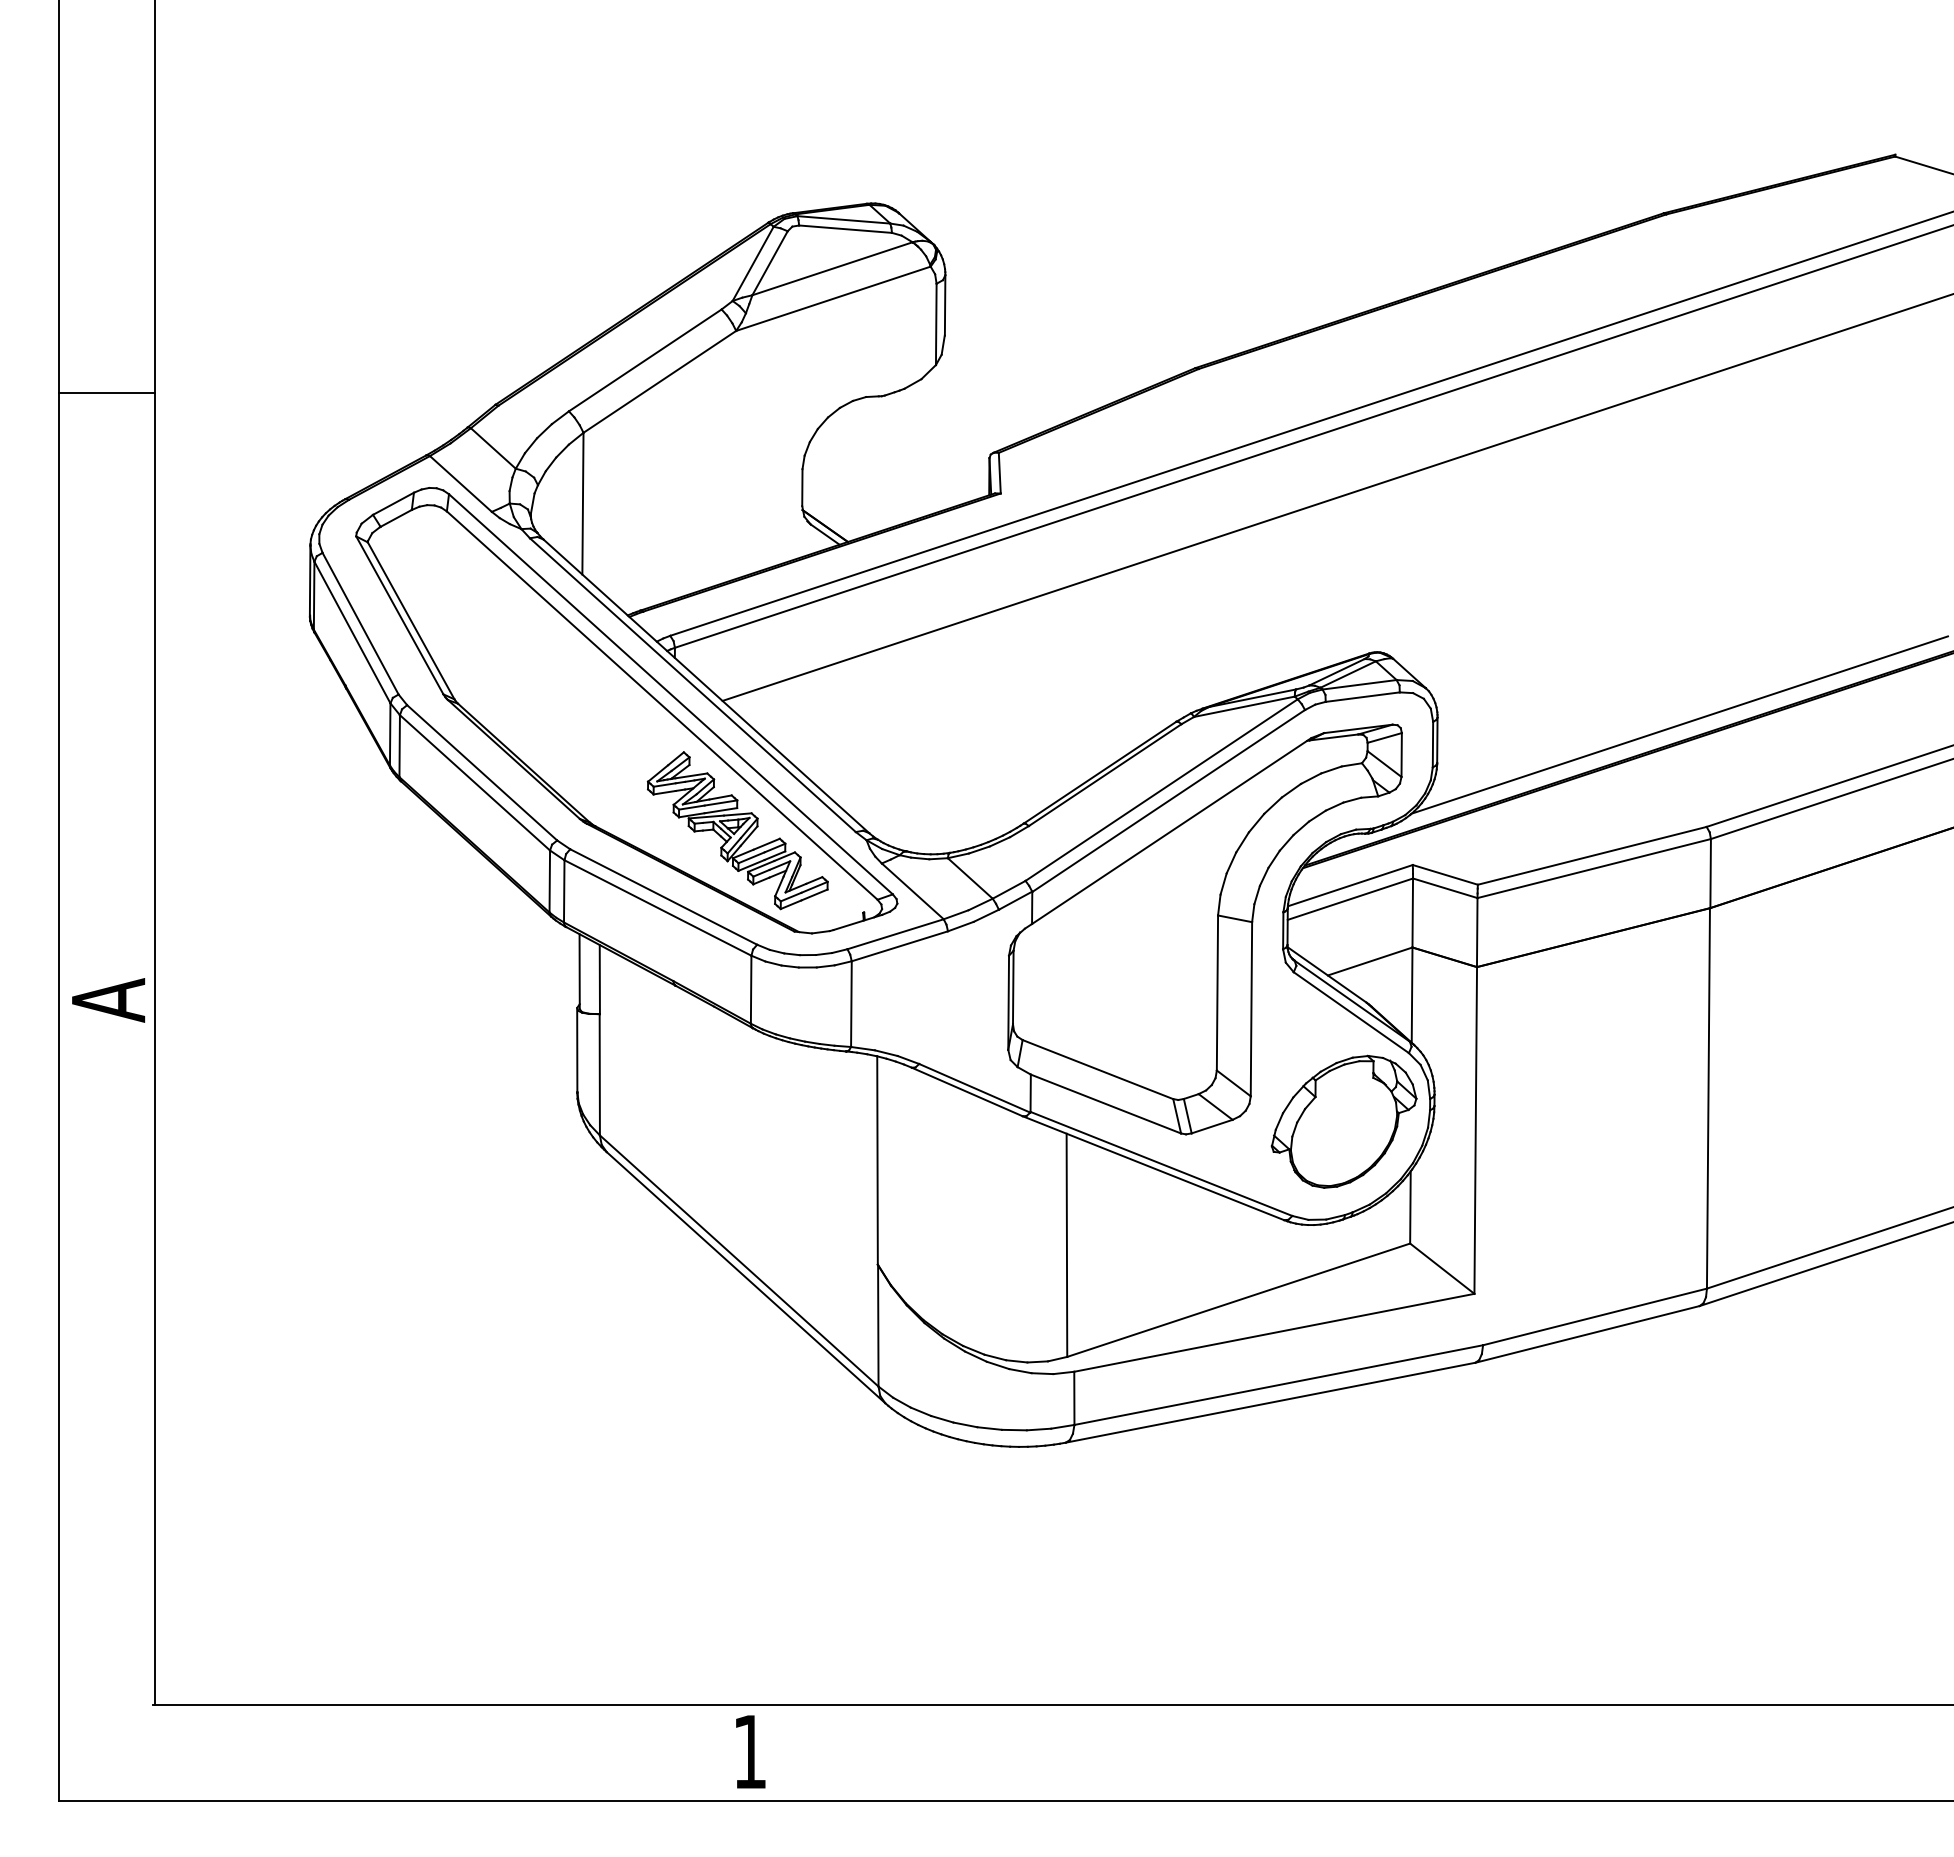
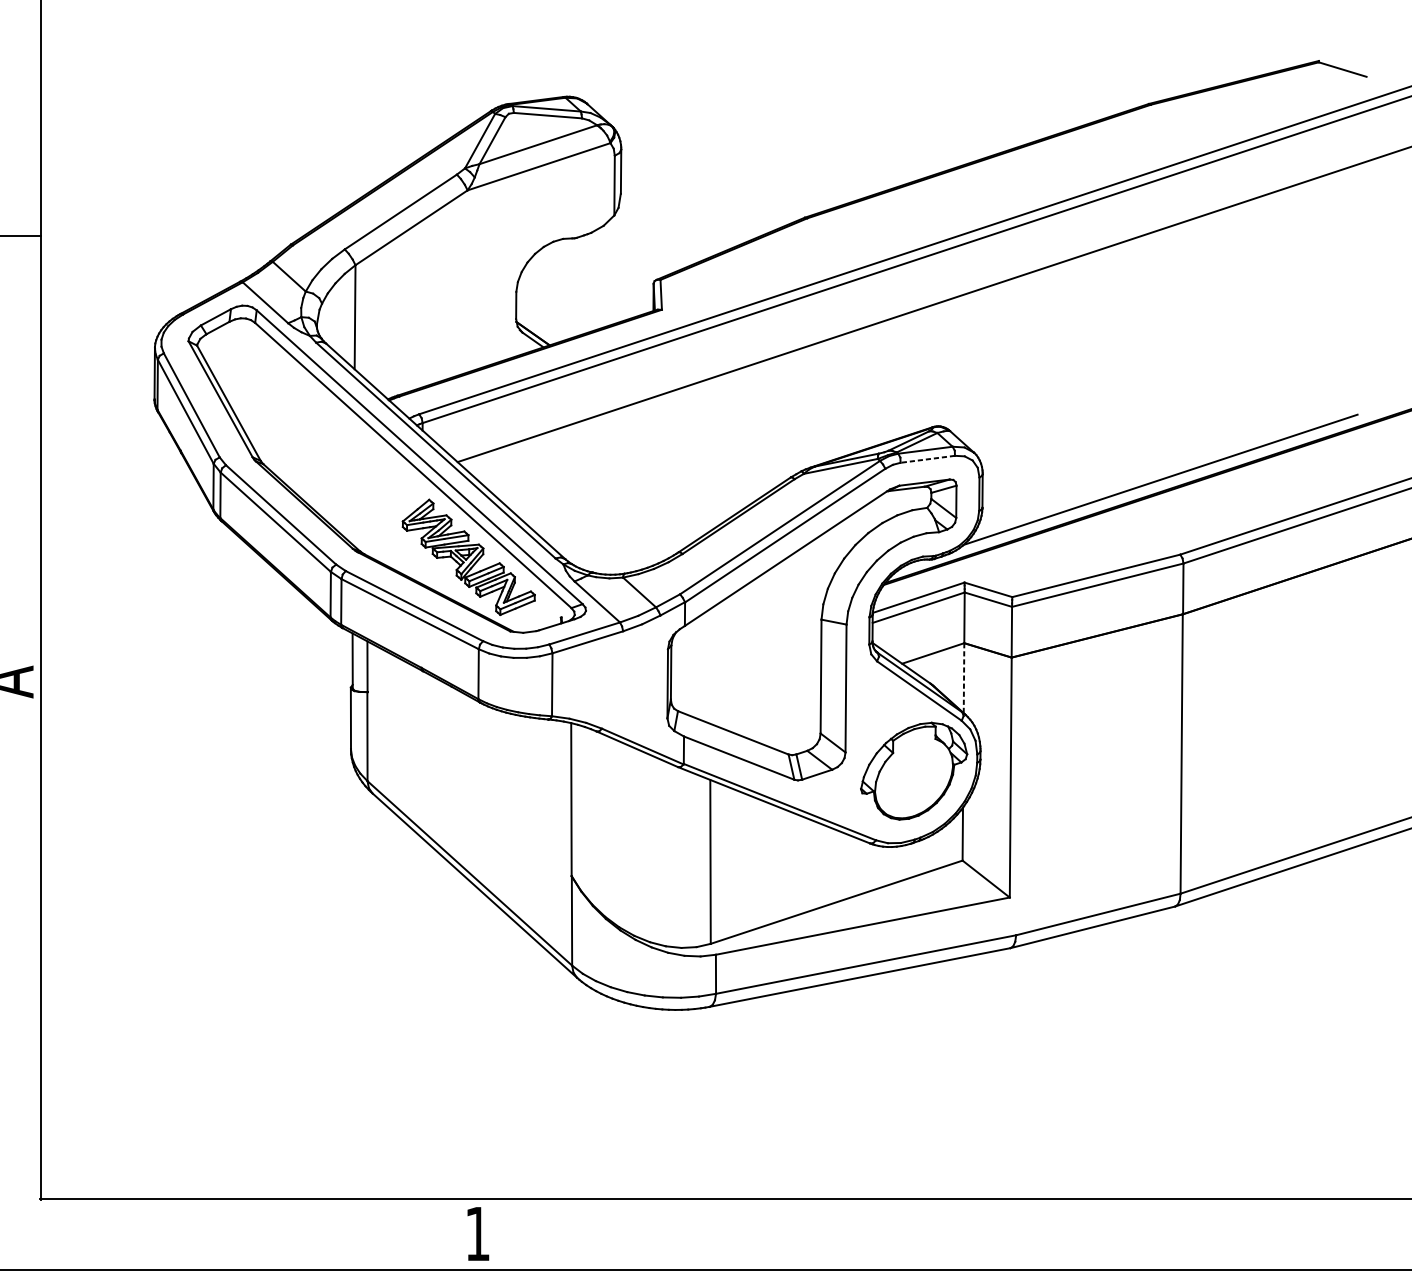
line: (1362, 697) -> (927, 459), solid -> dashed
line: (1412, 995) -> (964, 678), solid -> dashed

